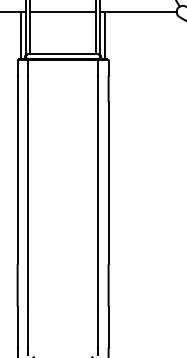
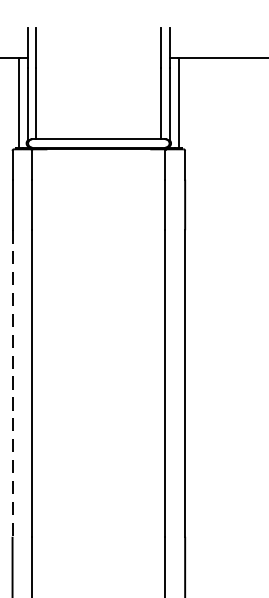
line: (63, 11) -> (99, 57), removed
line: (17, 183) -> (12, 384), solid -> dashed

